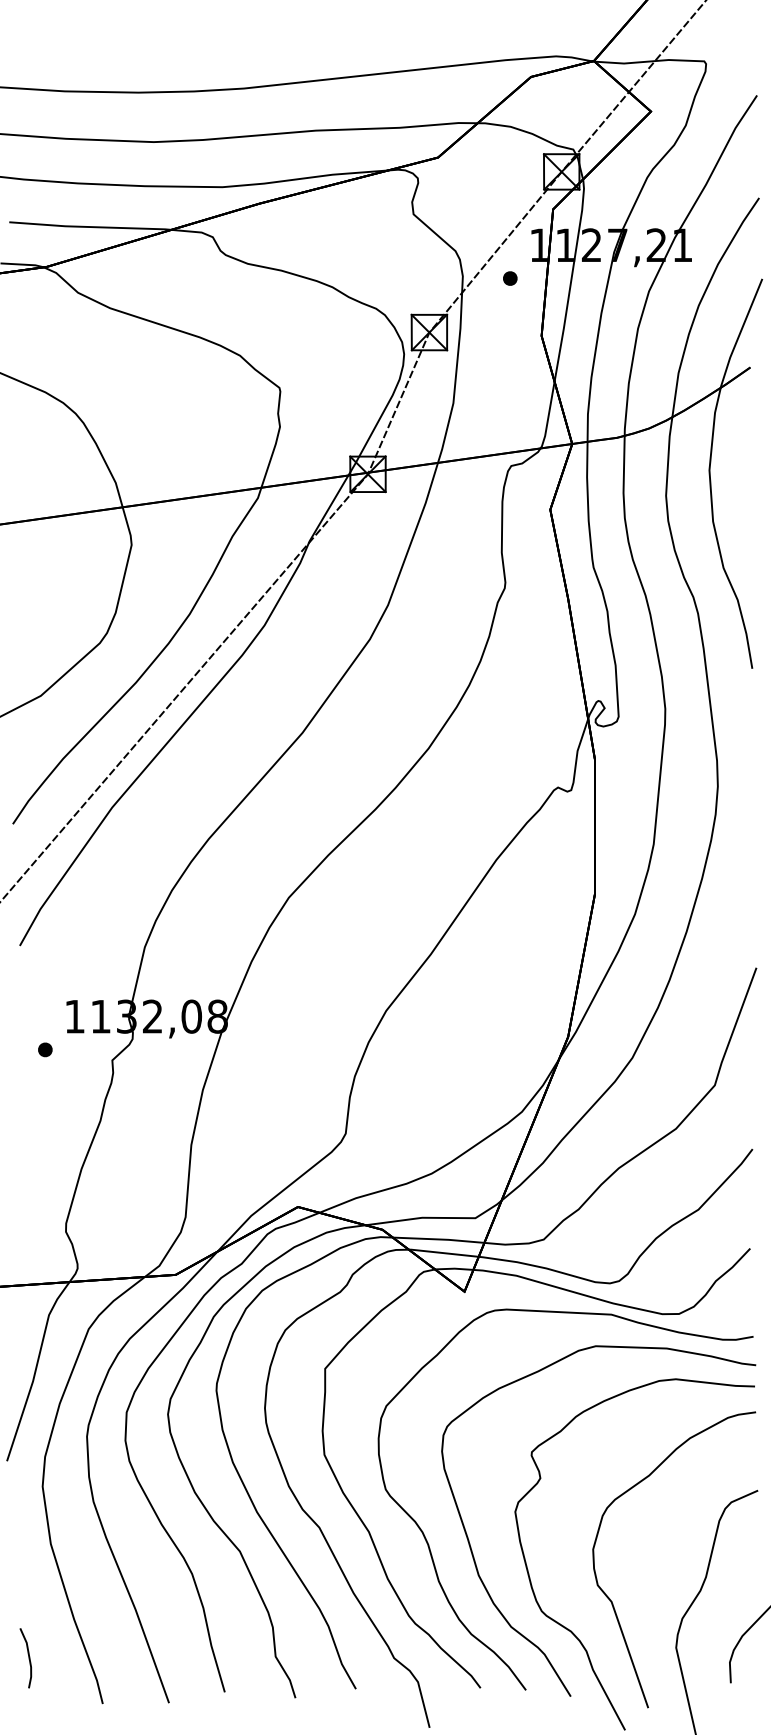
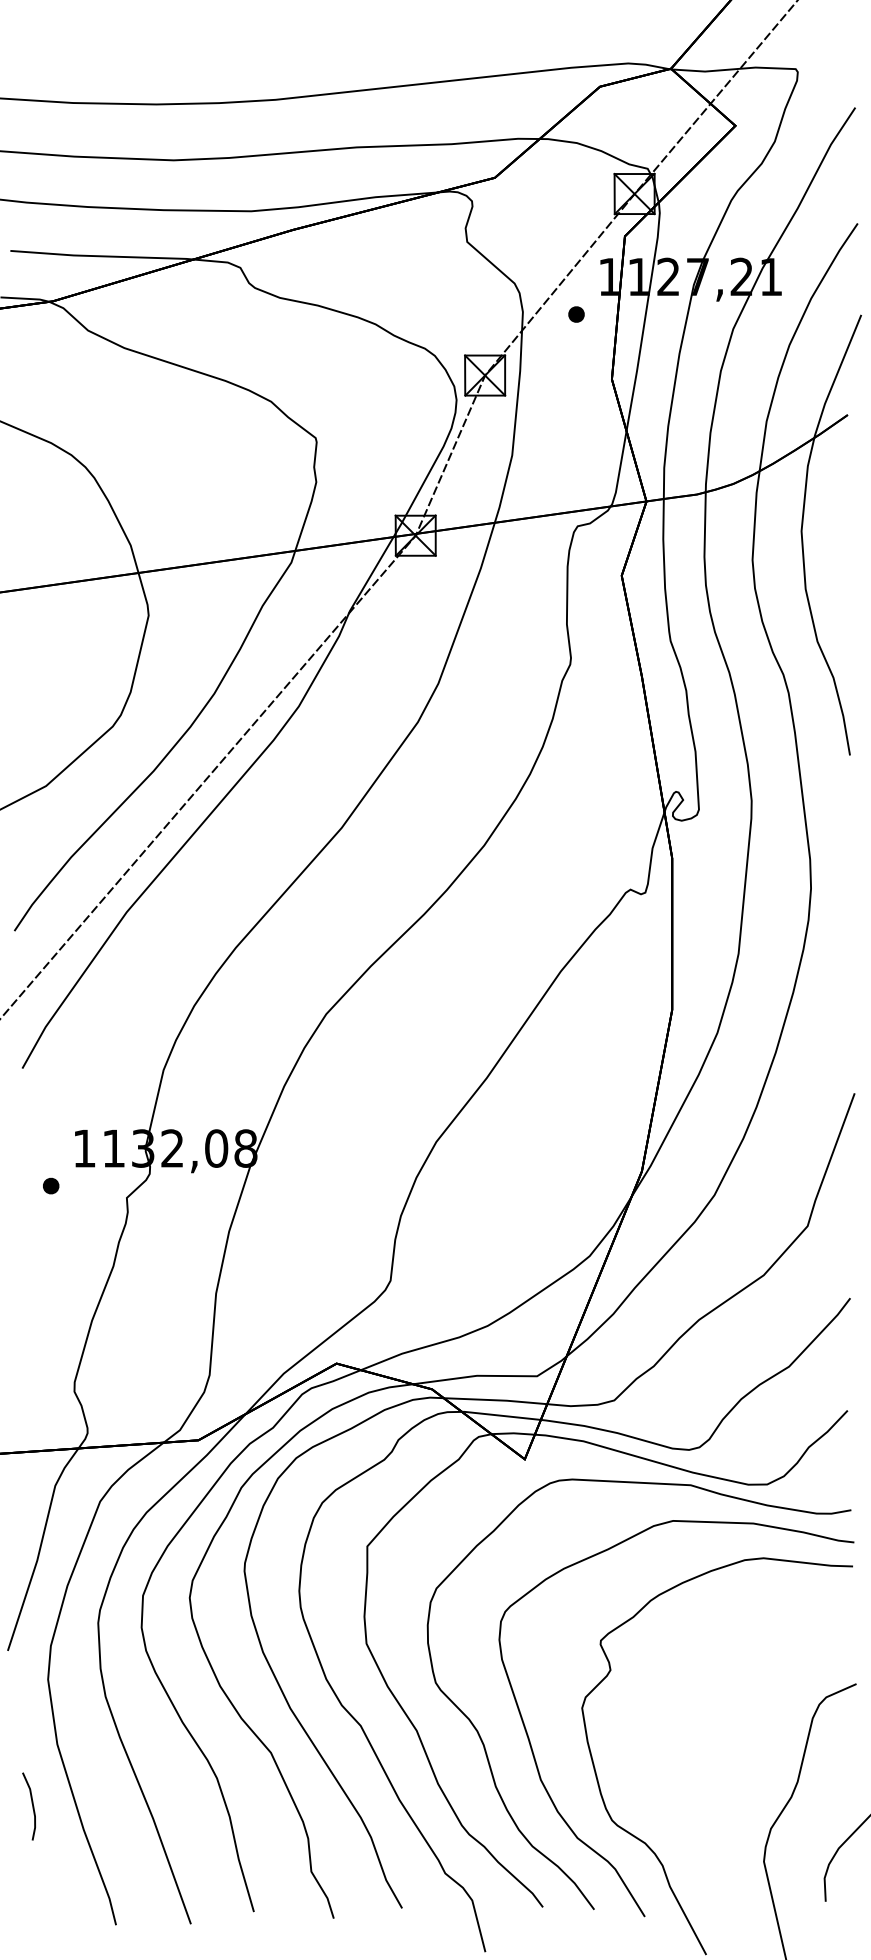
curve: (612, 1600) -> (691, 1808), removed
line: (28, 1658) -> (32, 1806), moved

